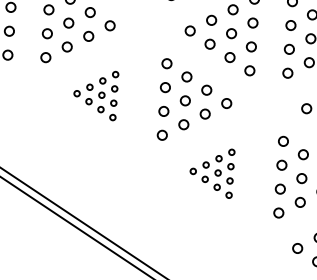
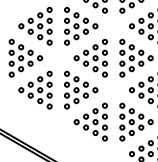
part: (95, 93) -> (35, 89), size x1.67
part: (211, 171) -> (90, 121), size x1.67

